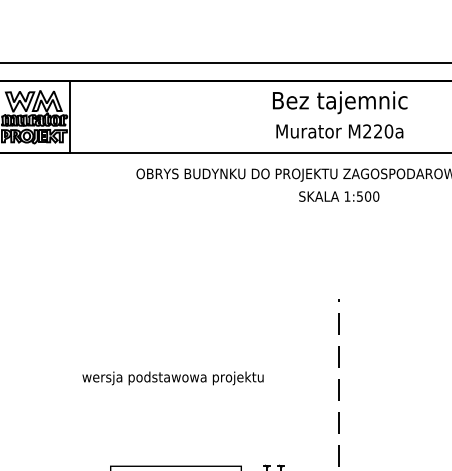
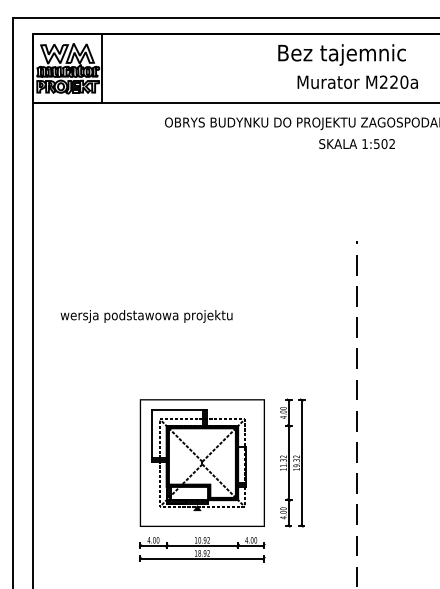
text: (339, 102) -> (341, 54), moved
text: (376, 197) -> (392, 144), 1:500 -> 1:502
text: (172, 378) -> (146, 316), moved

